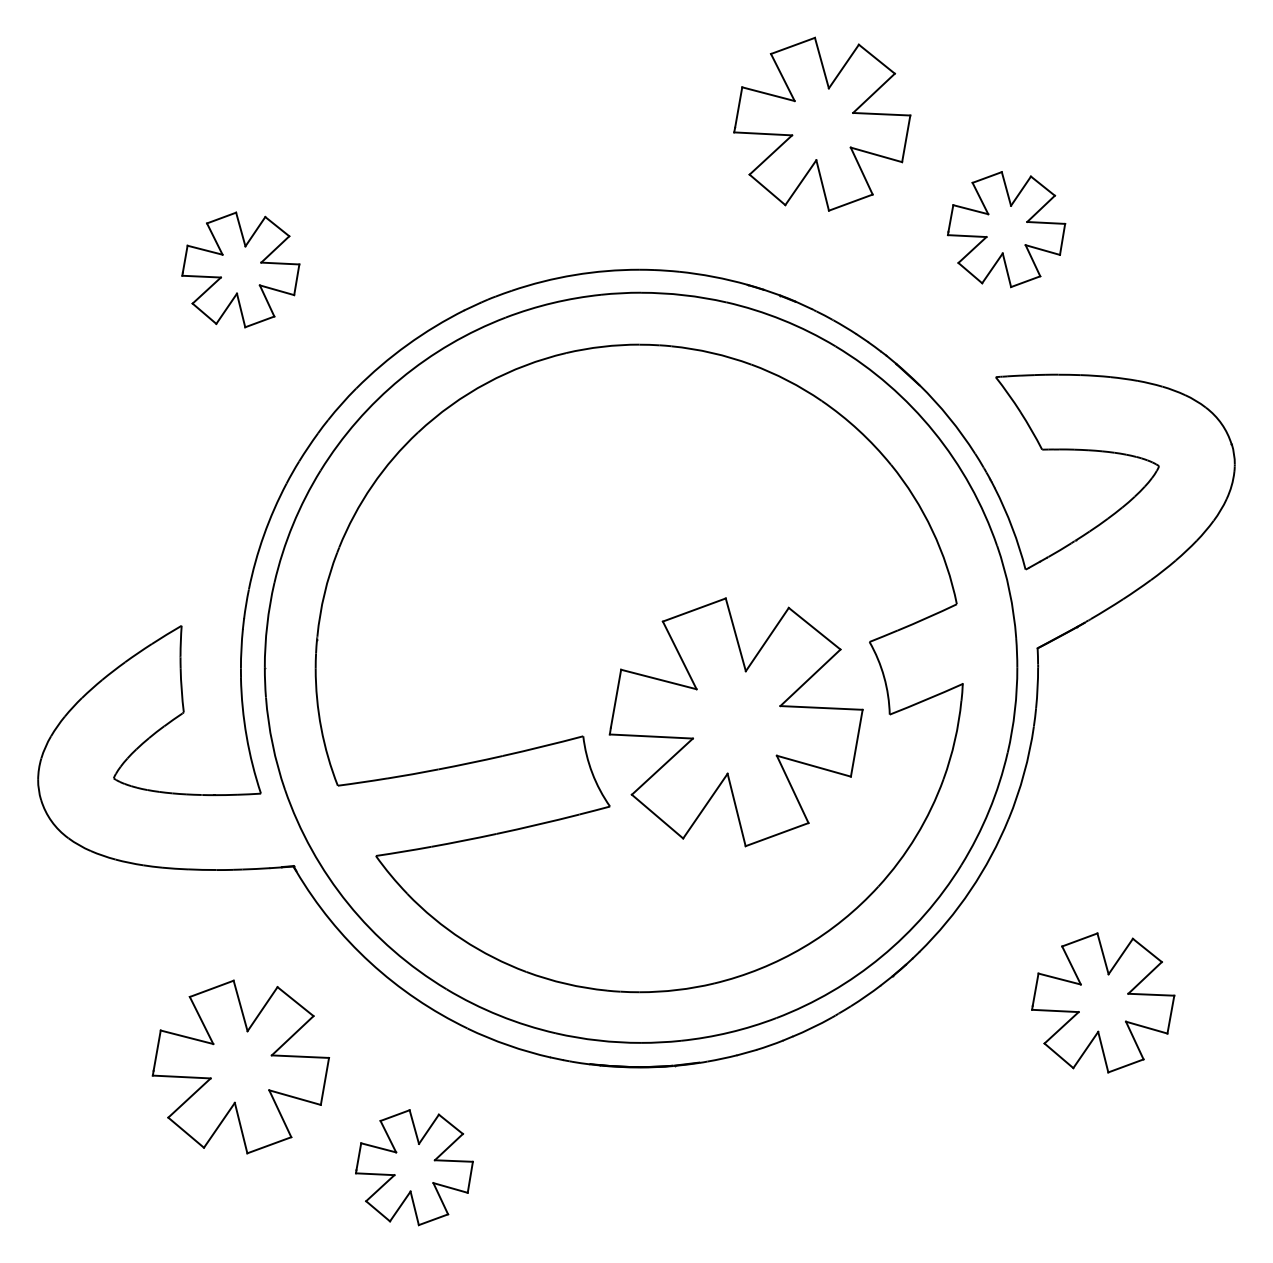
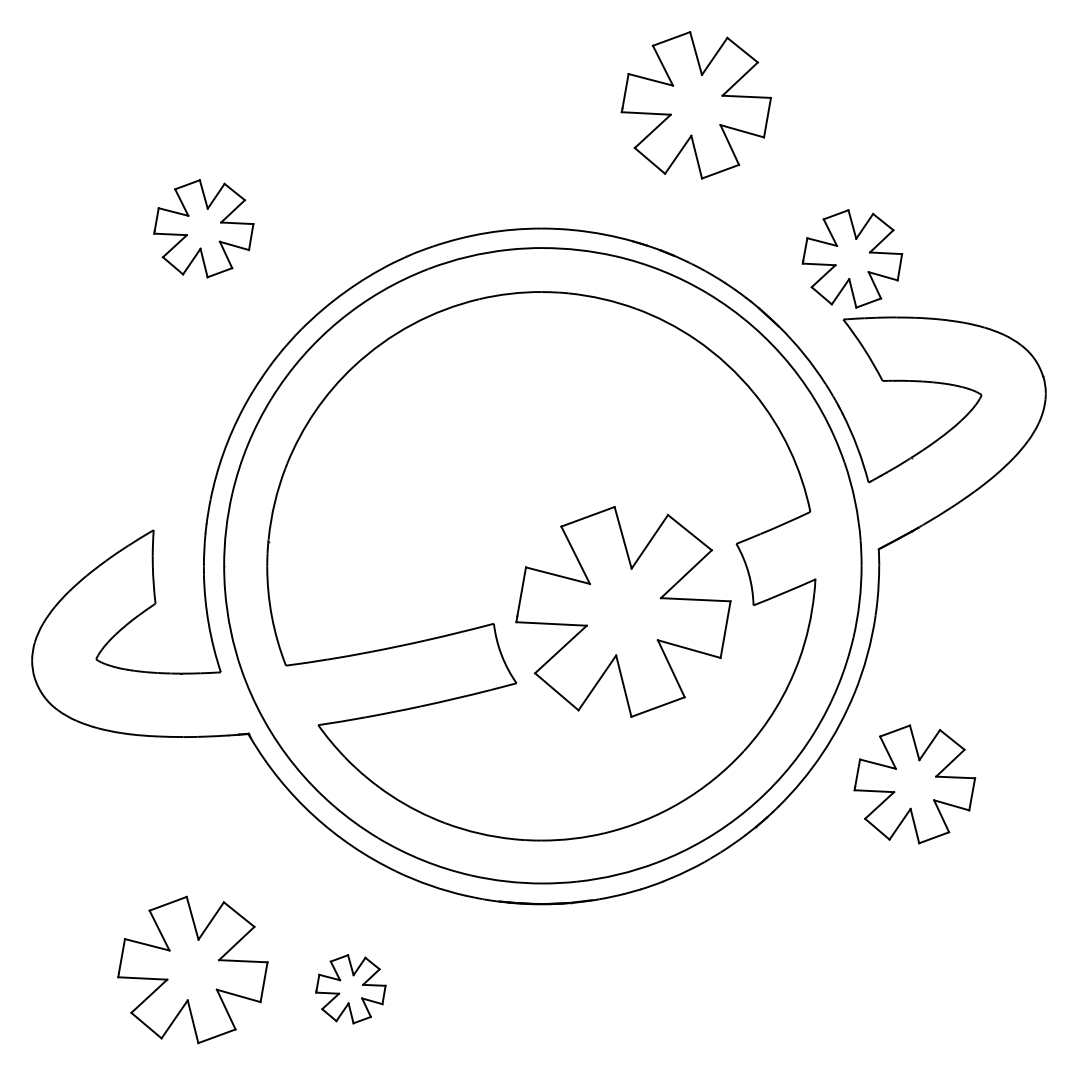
part: (1006, 229) -> (852, 258), moved
part: (1103, 1002) -> (915, 784), moved
part: (240, 1066) -> (192, 969), moved
part: (414, 1167) -> (350, 989), size x0.7

